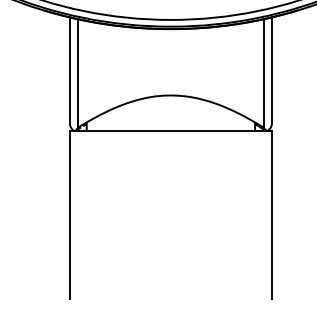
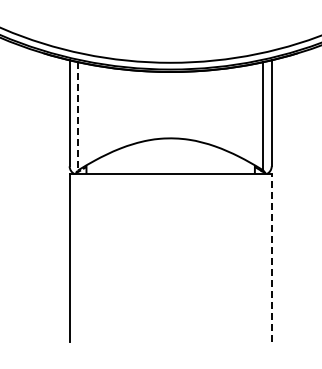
line: (78, 73) -> (78, 116), solid -> dashed
line: (271, 214) -> (271, 257), solid -> dashed

